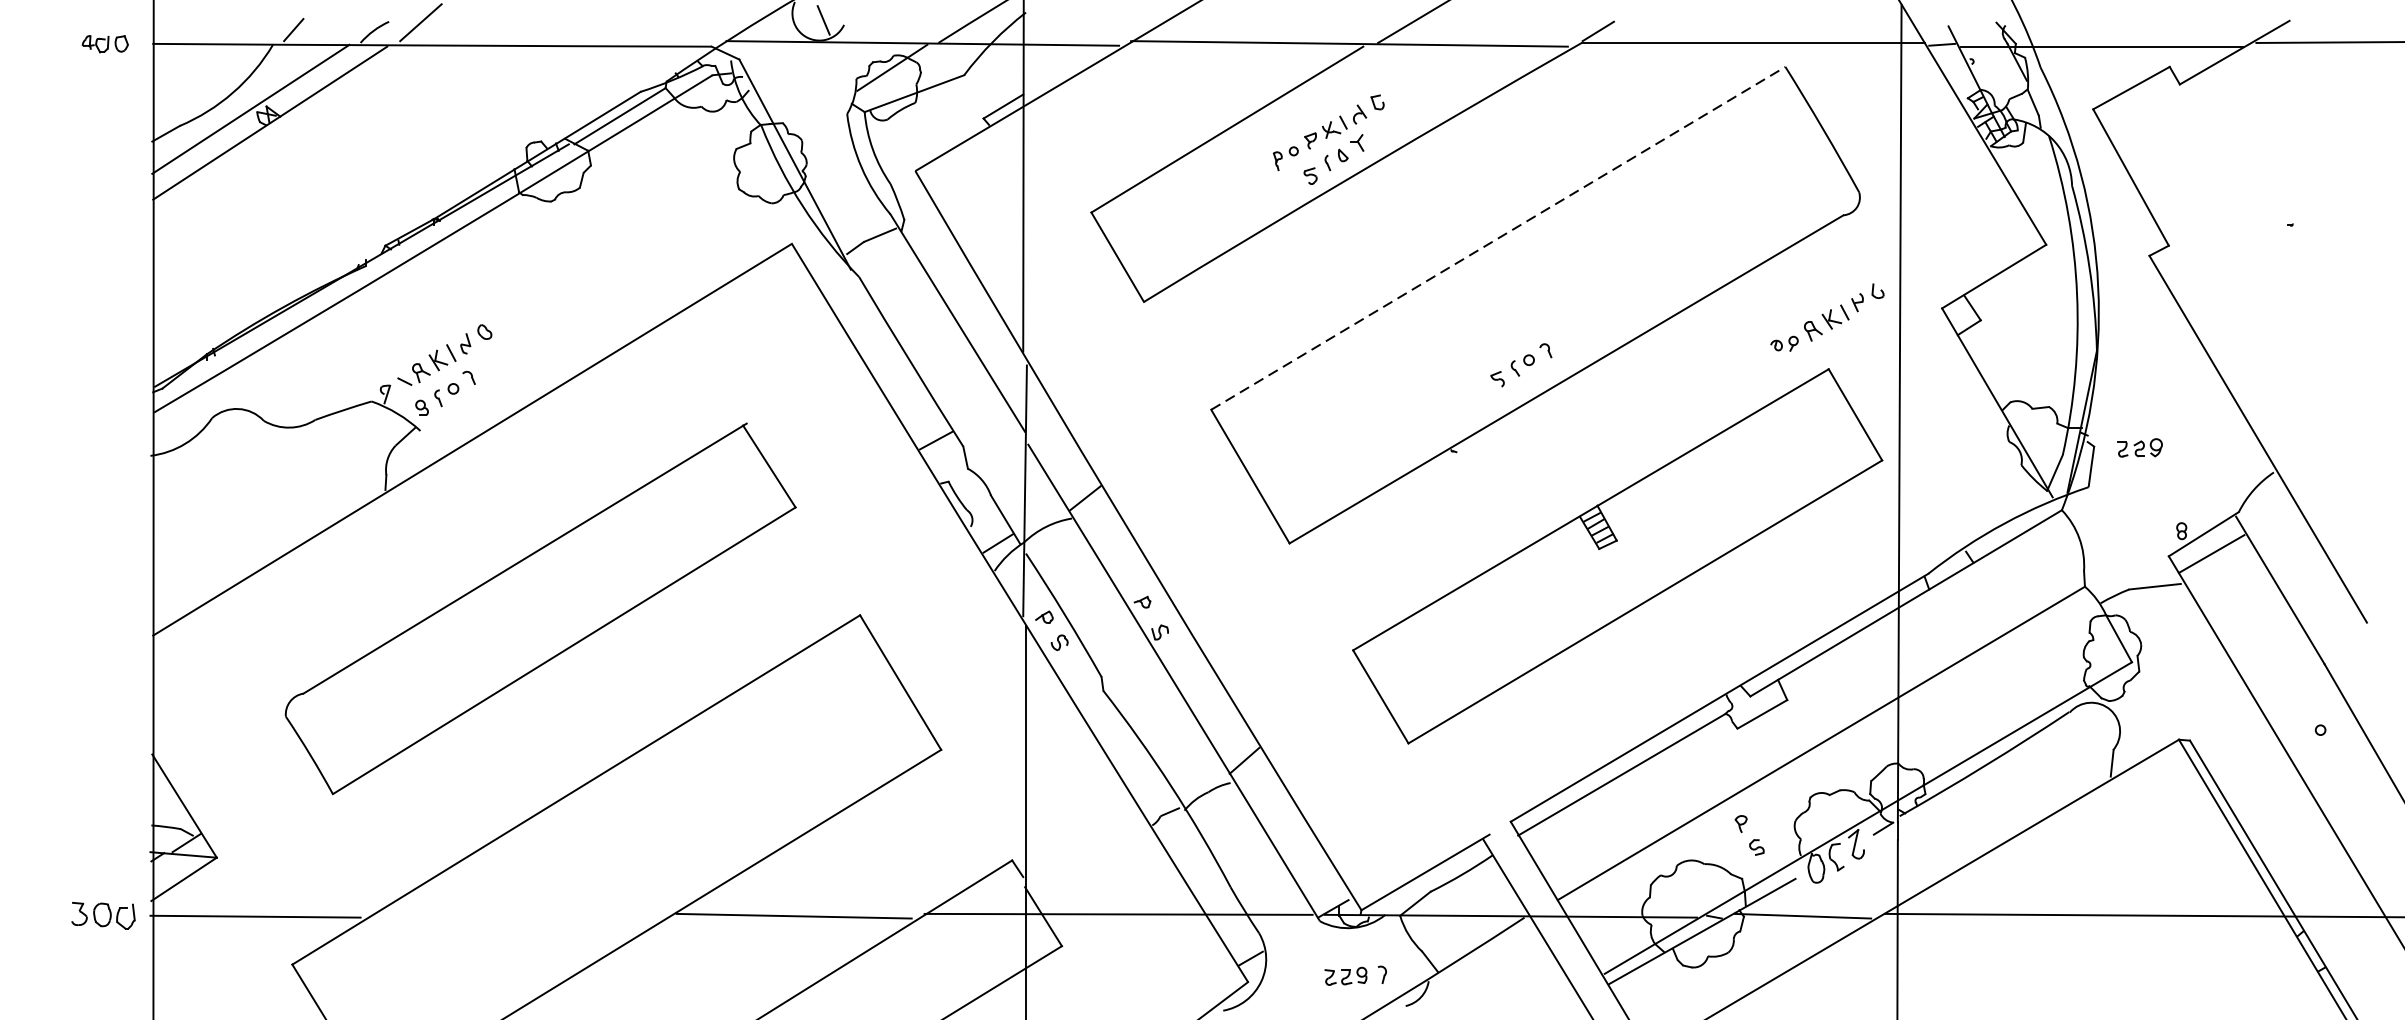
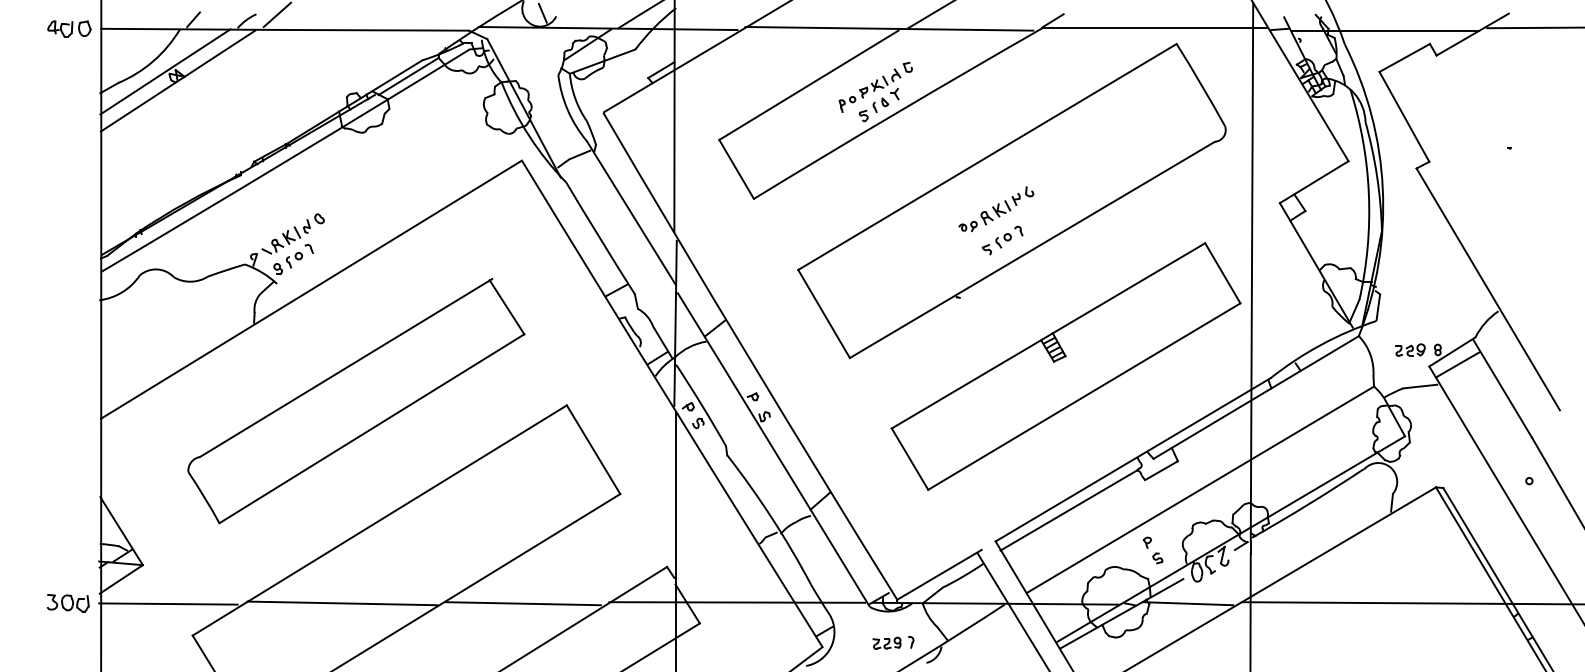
part: (105, 43) -> (69, 28), size x1.43
line: (1498, 237) -> (987, 156), dashed -> solid
part: (1827, 318) -> (996, 209), moved
part: (2140, 447) -> (1410, 349), moved
line: (519, 915) -> (342, 603), added

